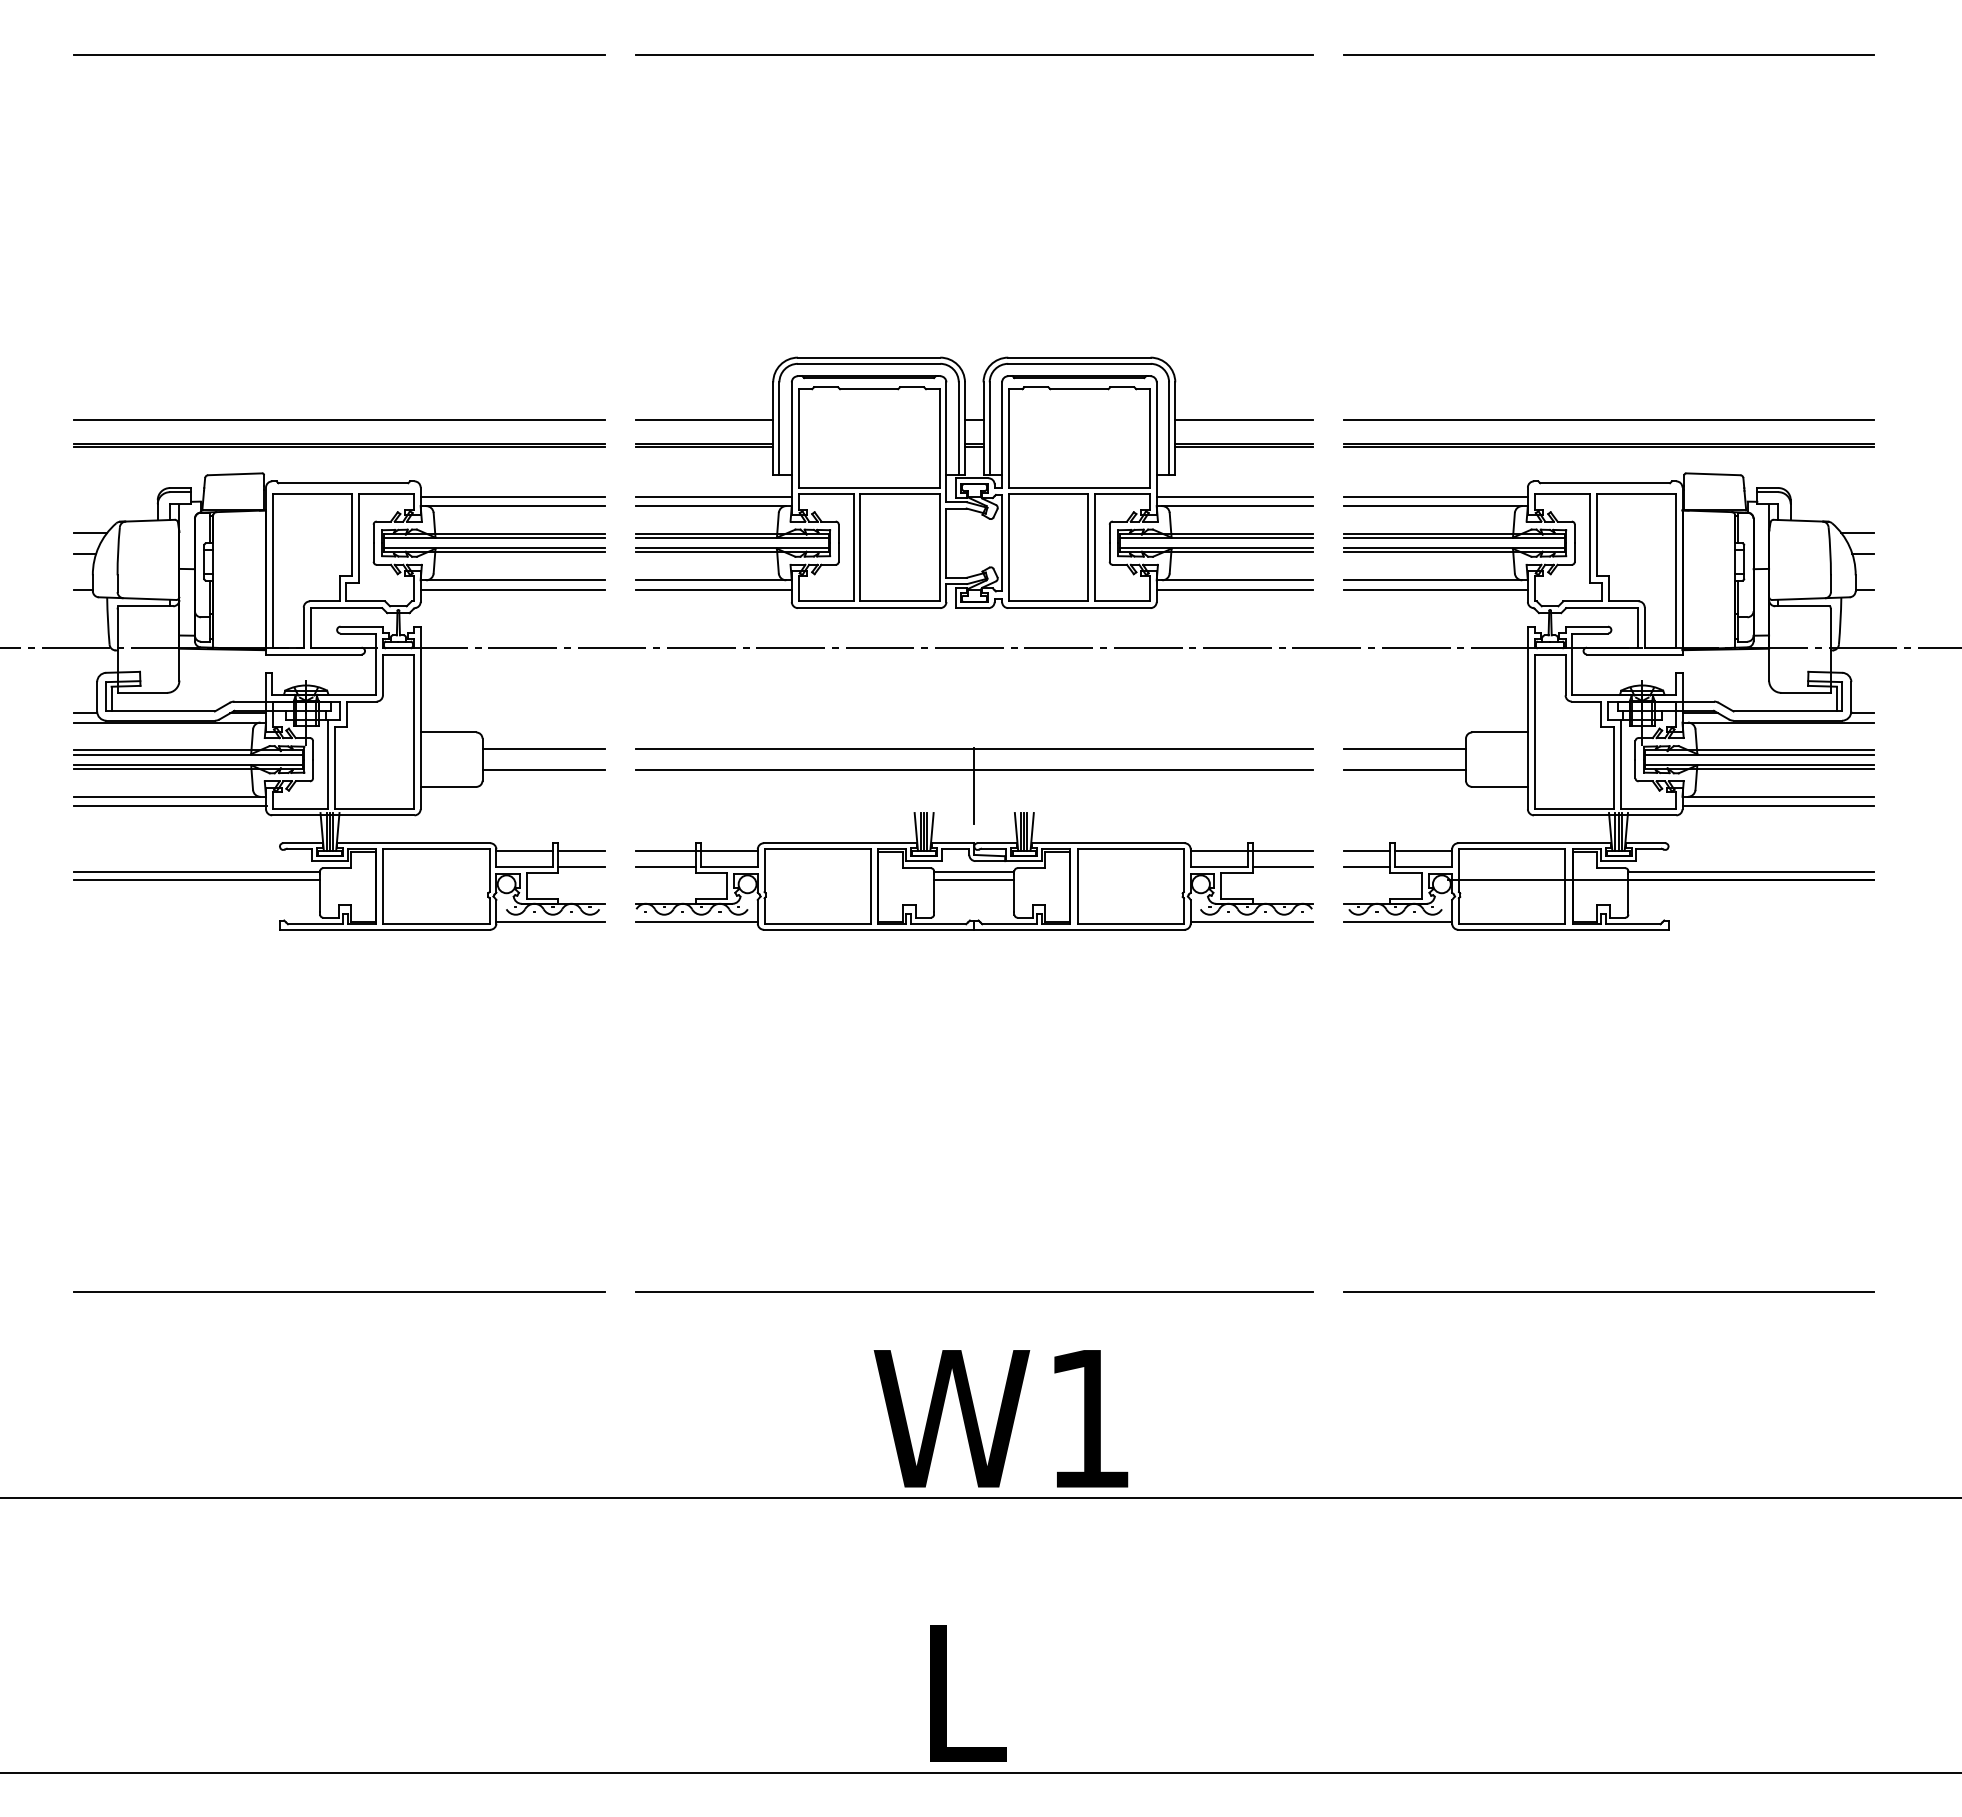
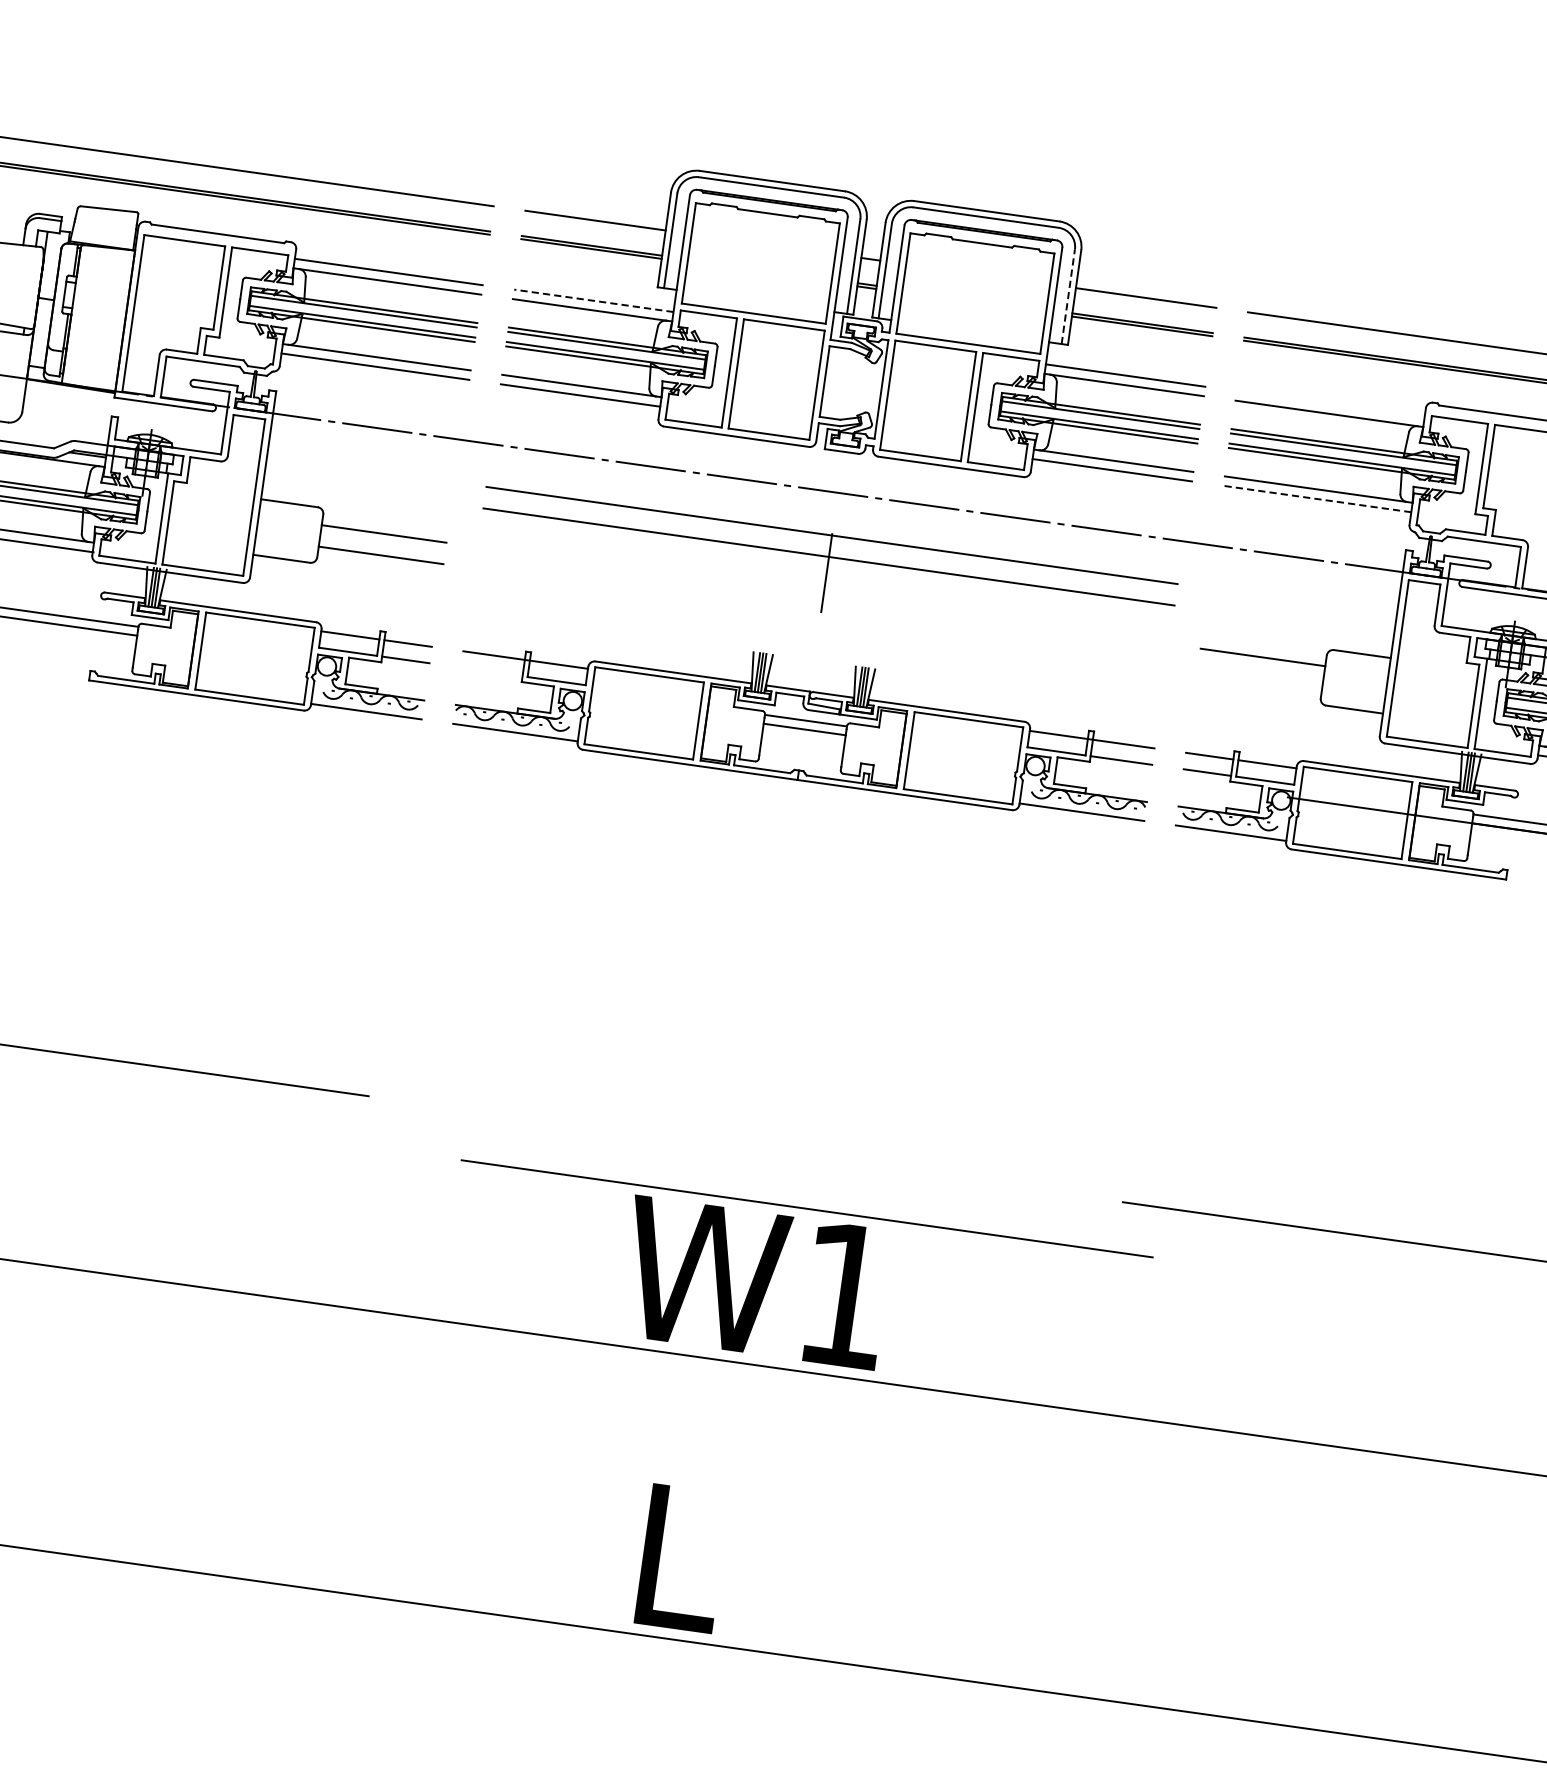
line: (1169, 428) -> (1068, 296), solid -> dashed
line: (713, 496) -> (593, 300), solid -> dashed
line: (1435, 496) -> (1330, 404), removed
line: (1435, 589) -> (1317, 498), solid -> dashed
line: (1404, 770) -> (1259, 679), removed
part: (974, 785) -> (827, 572), moved
line: (665, 867) -> (491, 672), removed
line: (974, 1291) -> (807, 1208), moved

